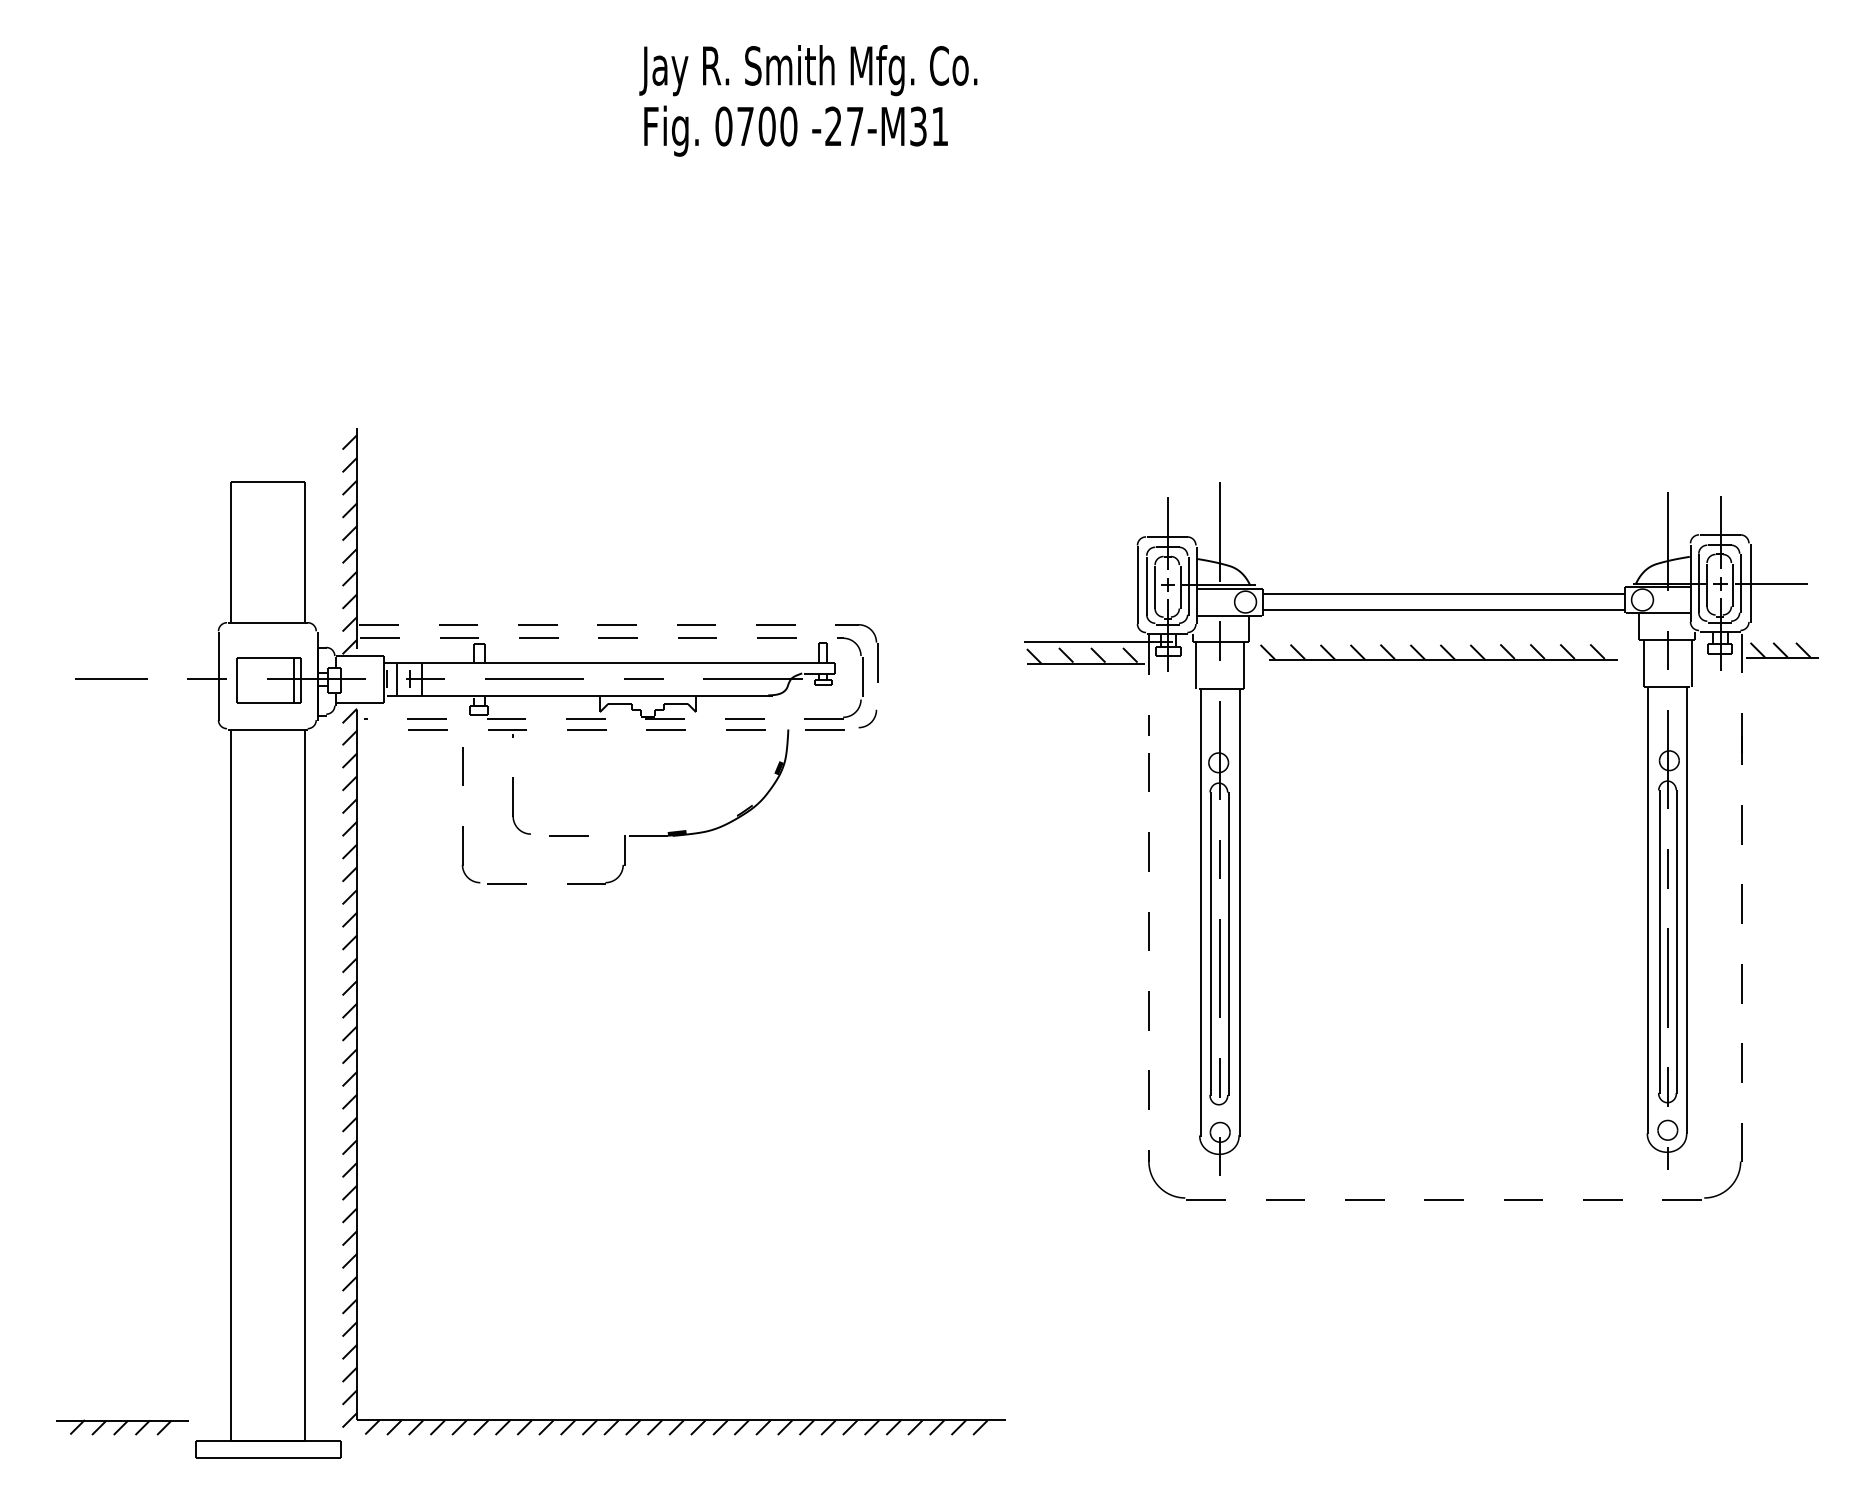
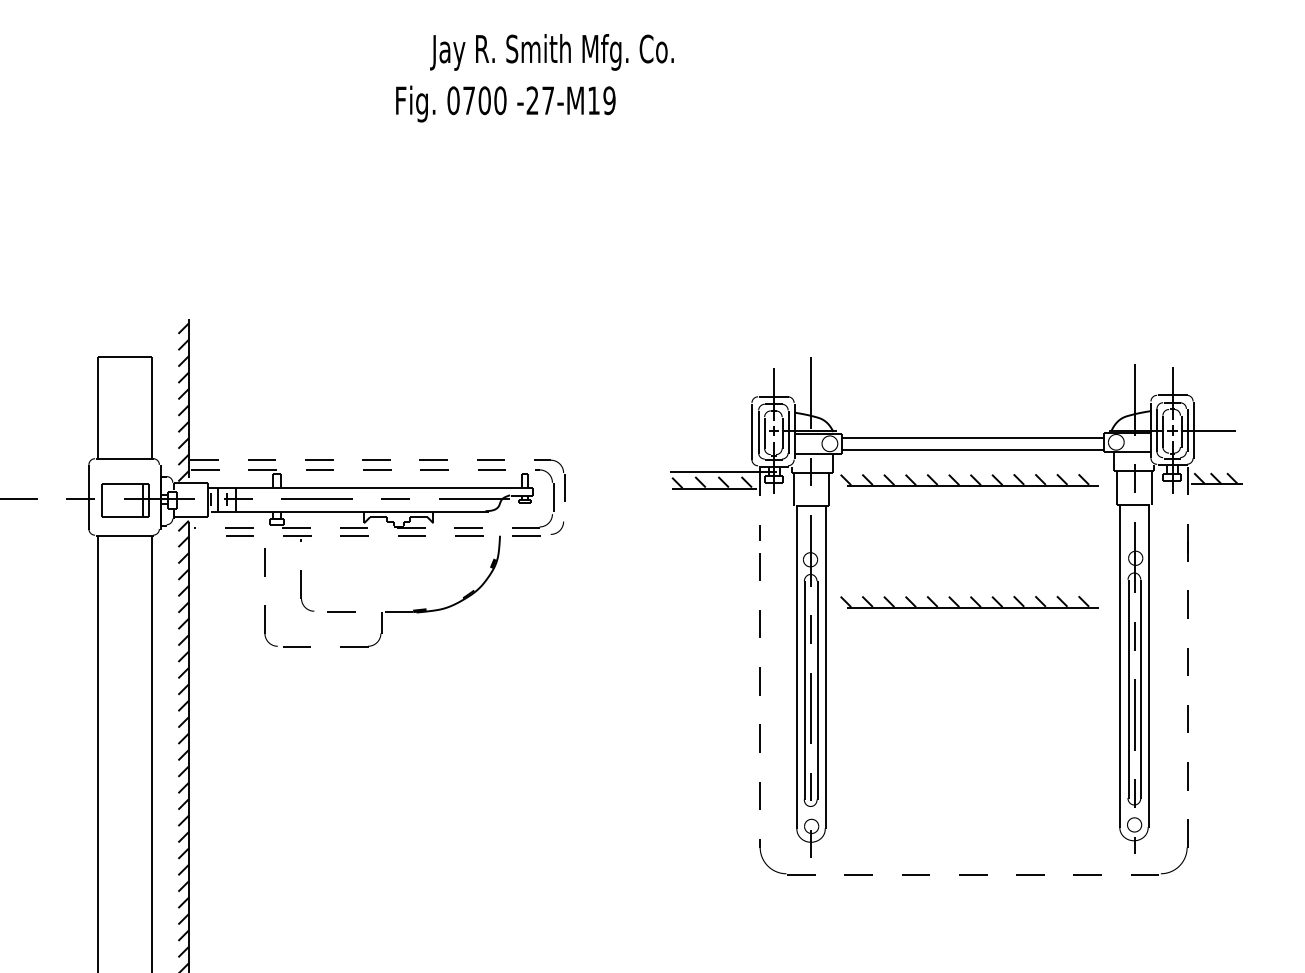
text: (808, 70) -> (552, 52), moved
text: (929, 126) -> (601, 100), -27-M31 -> -27-M19
part: (1438, 821) -> (969, 602), added

